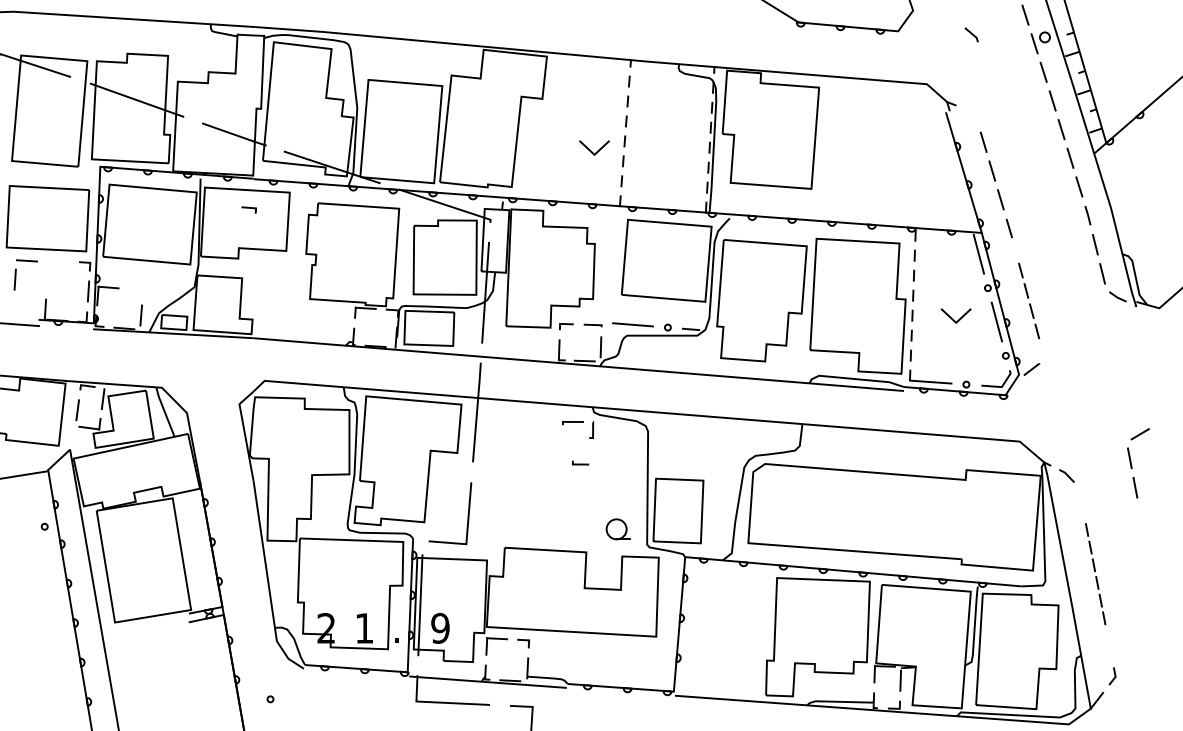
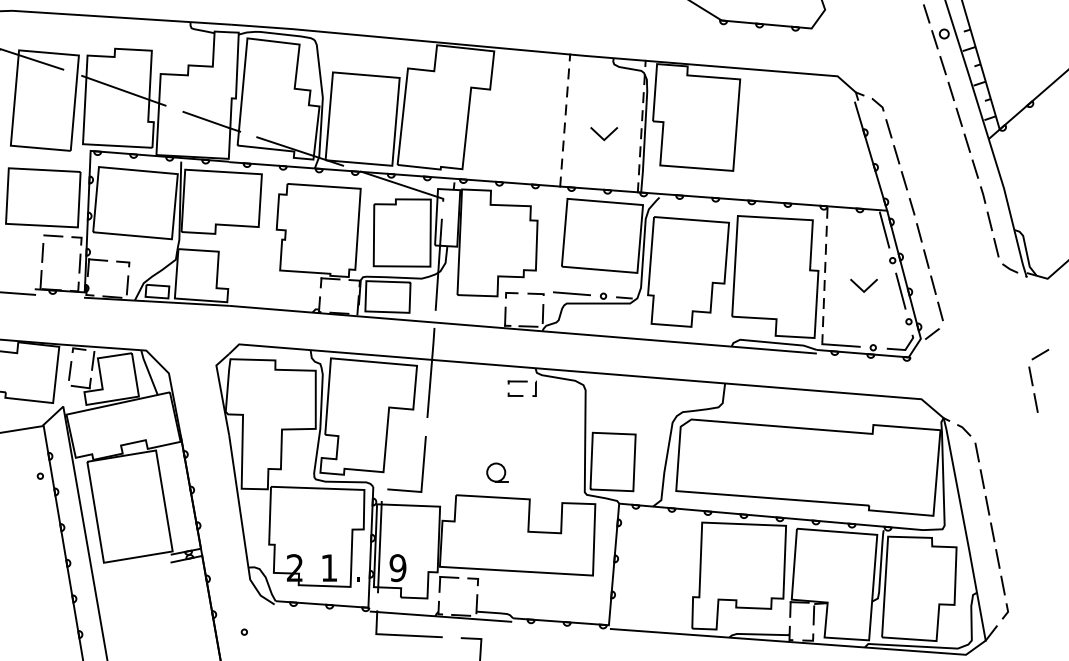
line: (971, 34) -> (877, 104), moved
line: (597, 150) -> (606, 136), moved
line: (249, 208) -> (123, 262), moved
part: (17, 272) -> (44, 246), moved
part: (1028, 301) -> (929, 272), size x1.43
part: (1138, 462) -> (1038, 380), moved
line: (580, 463) -> (515, 395), moved
part: (618, 529) -> (497, 472), moved
part: (1095, 573) -> (989, 518), size x1.67

